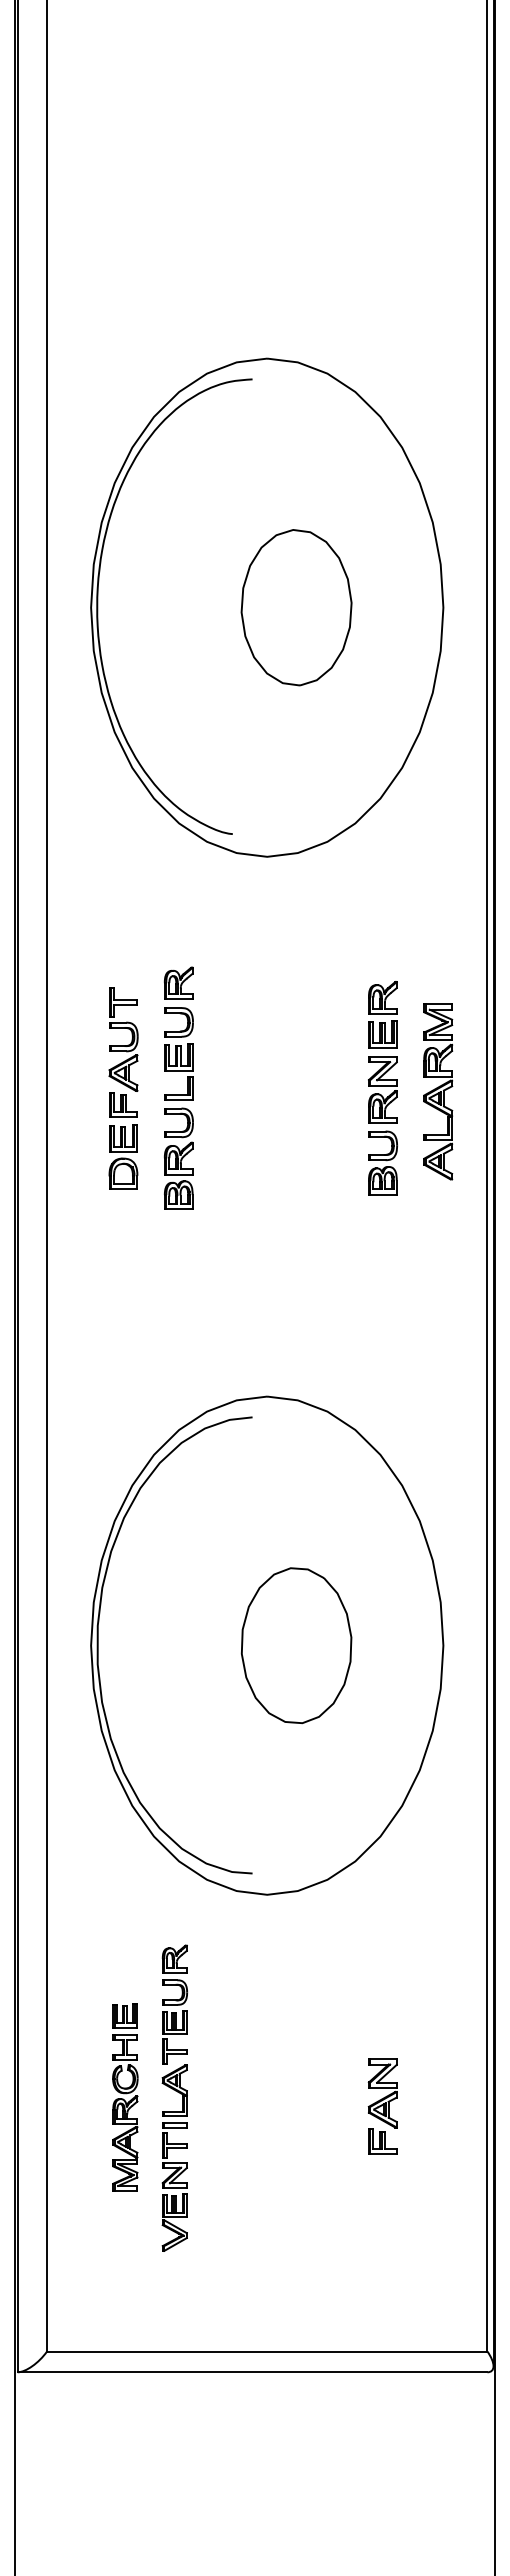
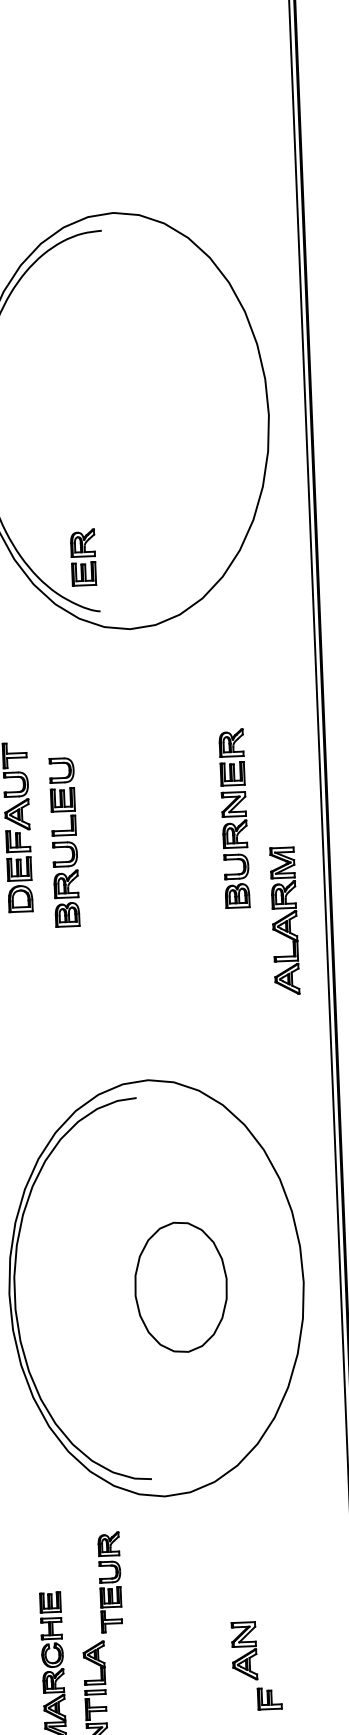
part: (296, 607) -> (146, 419), removed
part: (214, 768) -> (83, 557), added
part: (178, 982) -> (60, 737), removed
part: (438, 1091) -> (285, 920), moved
part: (174, 2004) -> (110, 1582), moved
part: (382, 2093) -> (244, 1651), moved

